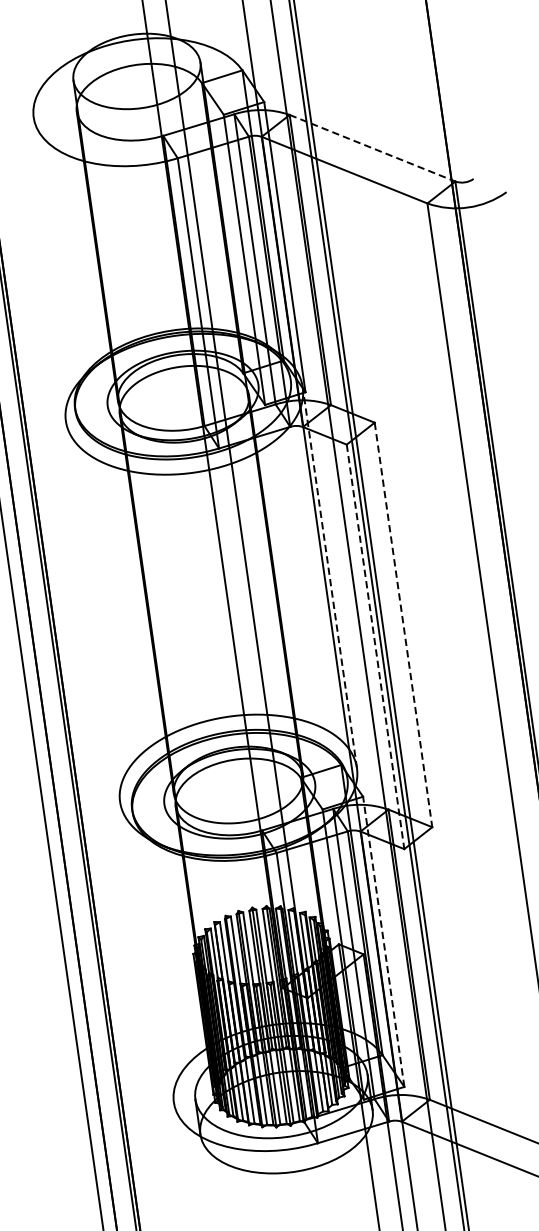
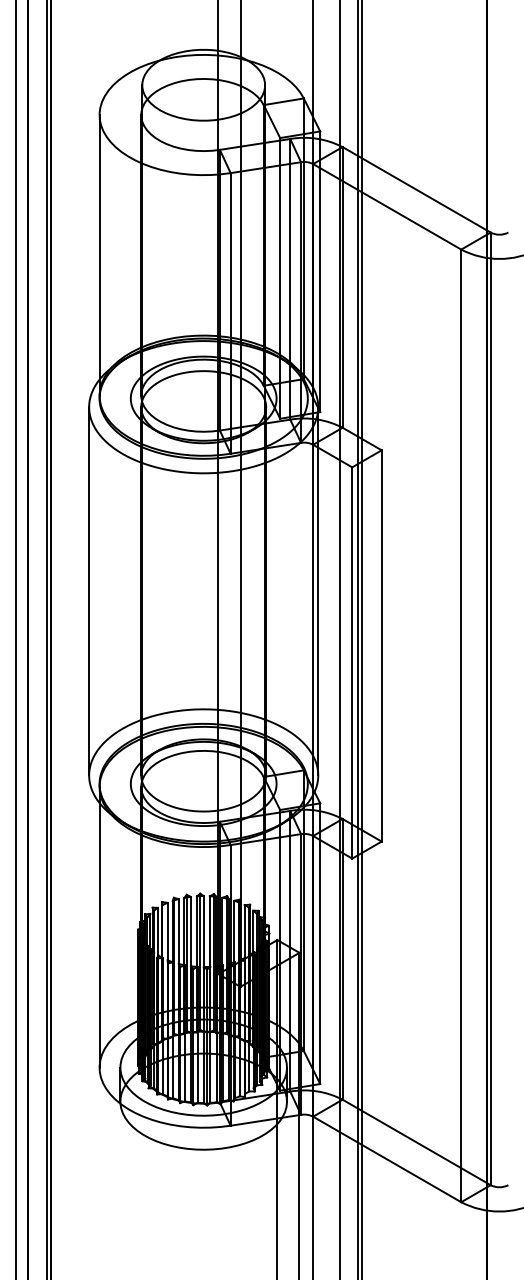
line: (372, 147) -> (416, 189), dashed -> solid
line: (54, 262) -> (99, 255), added
line: (329, 576) -> (318, 590), dashed -> solid
line: (93, 611) -> (89, 591), added
line: (403, 624) -> (381, 645), dashed -> solid
line: (375, 646) -> (352, 662), dashed -> solid
line: (384, 941) -> (320, 943), dashed -> solid
line: (153, 956) -> (99, 926), added

